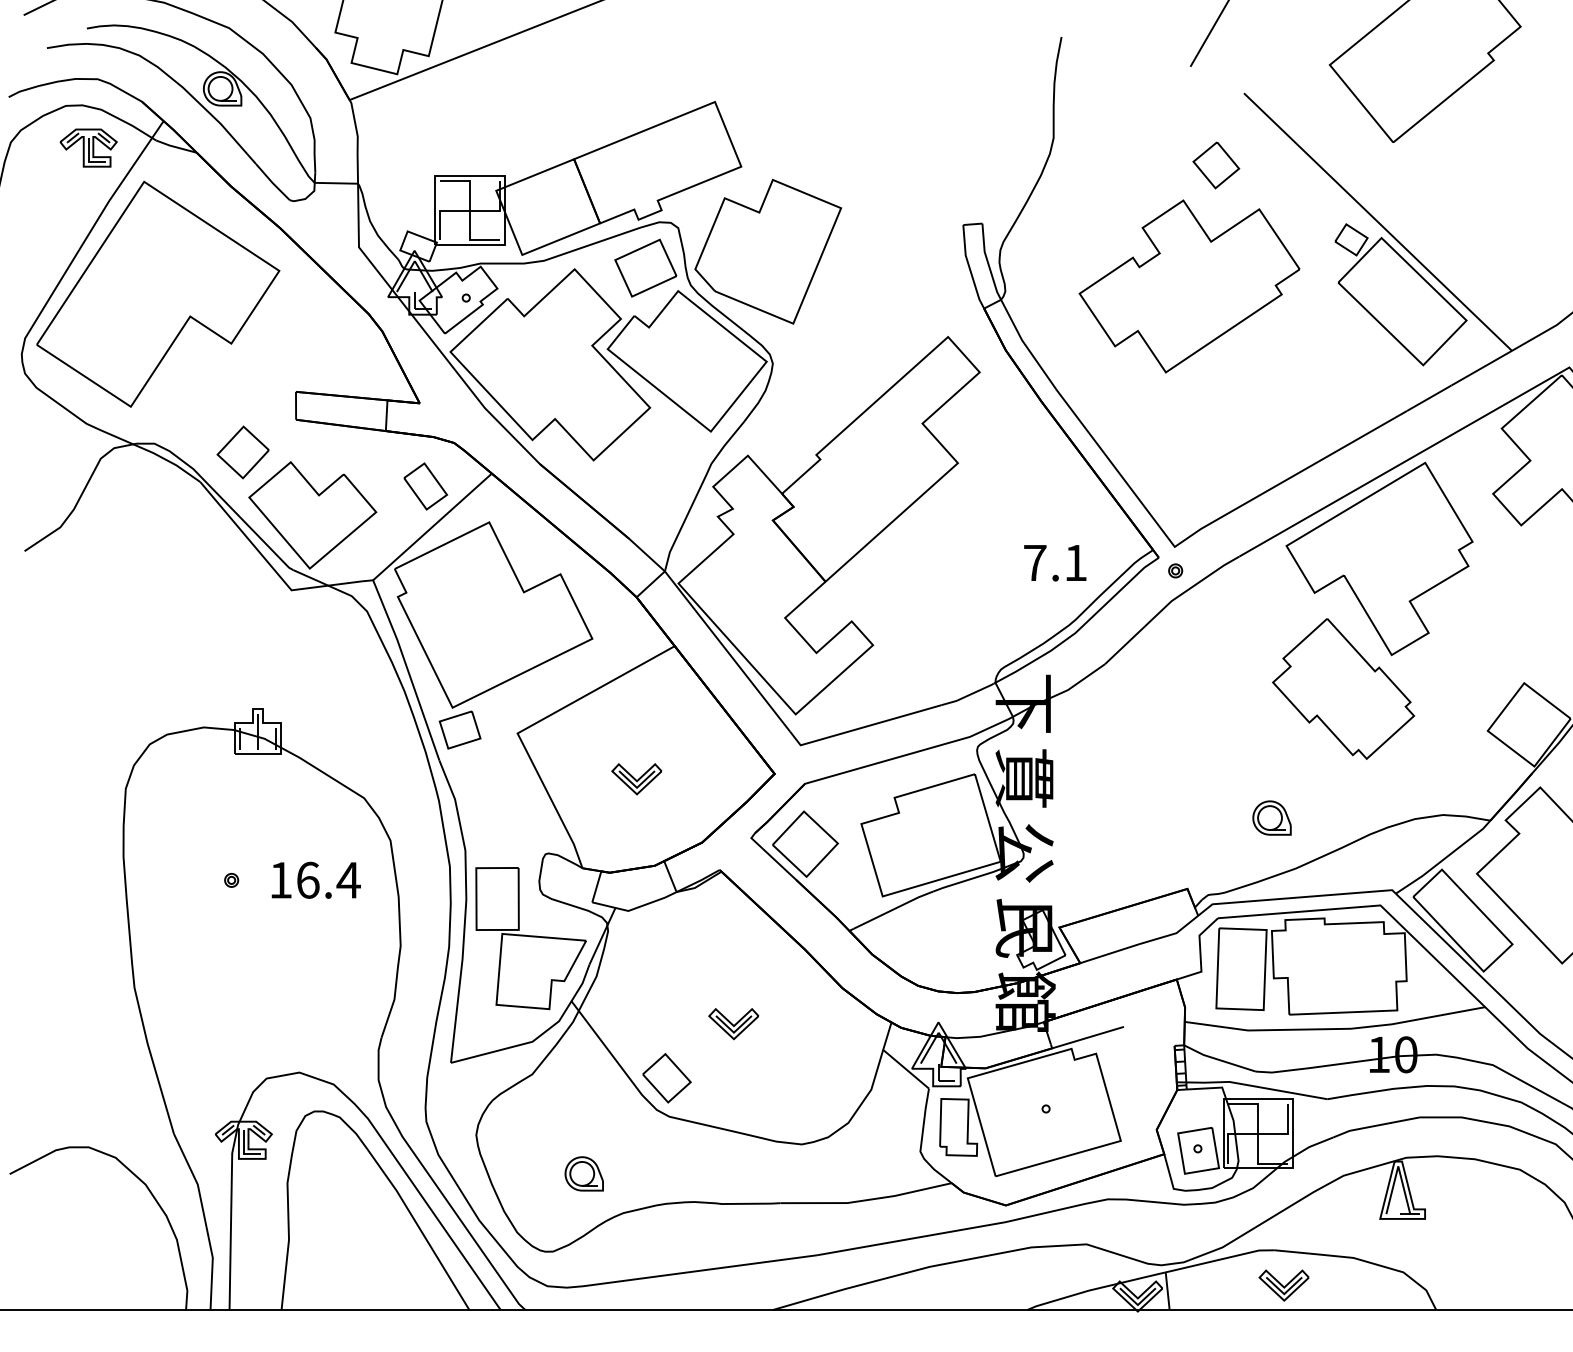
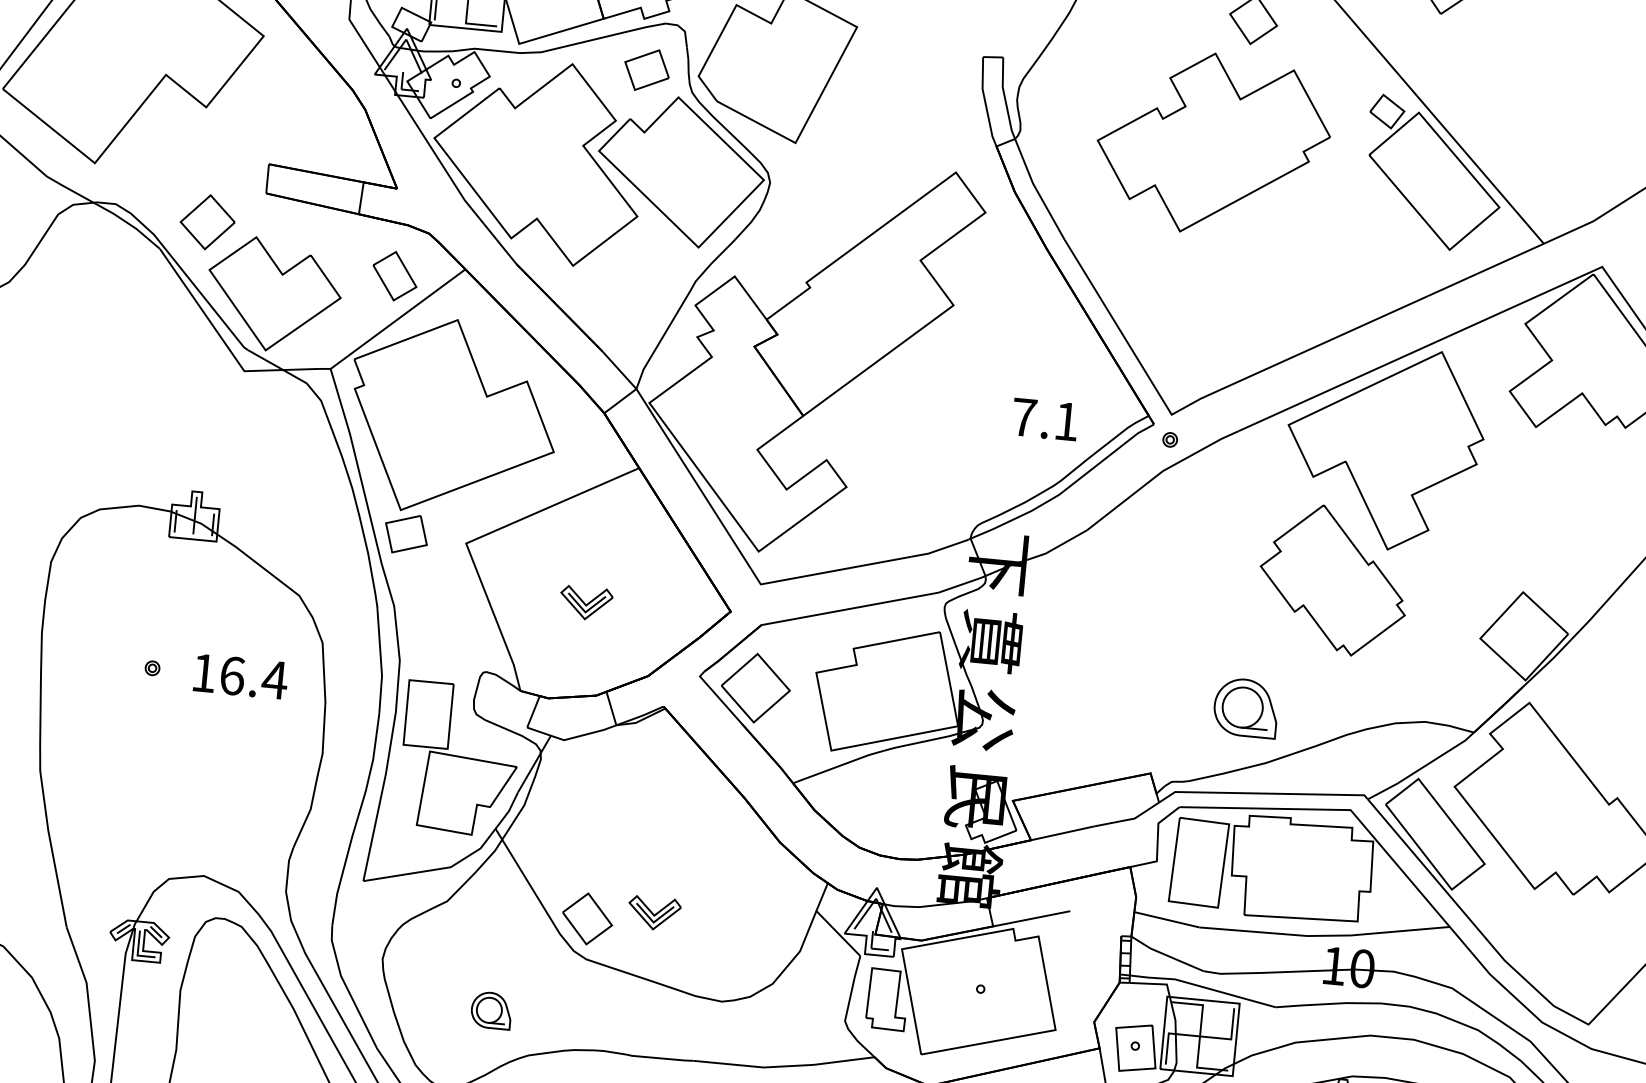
part: (645, 267) -> (646, 69), size x0.7
part: (1271, 817) -> (1245, 707), size x1.6
part: (733, 1024) -> (654, 913), moved

